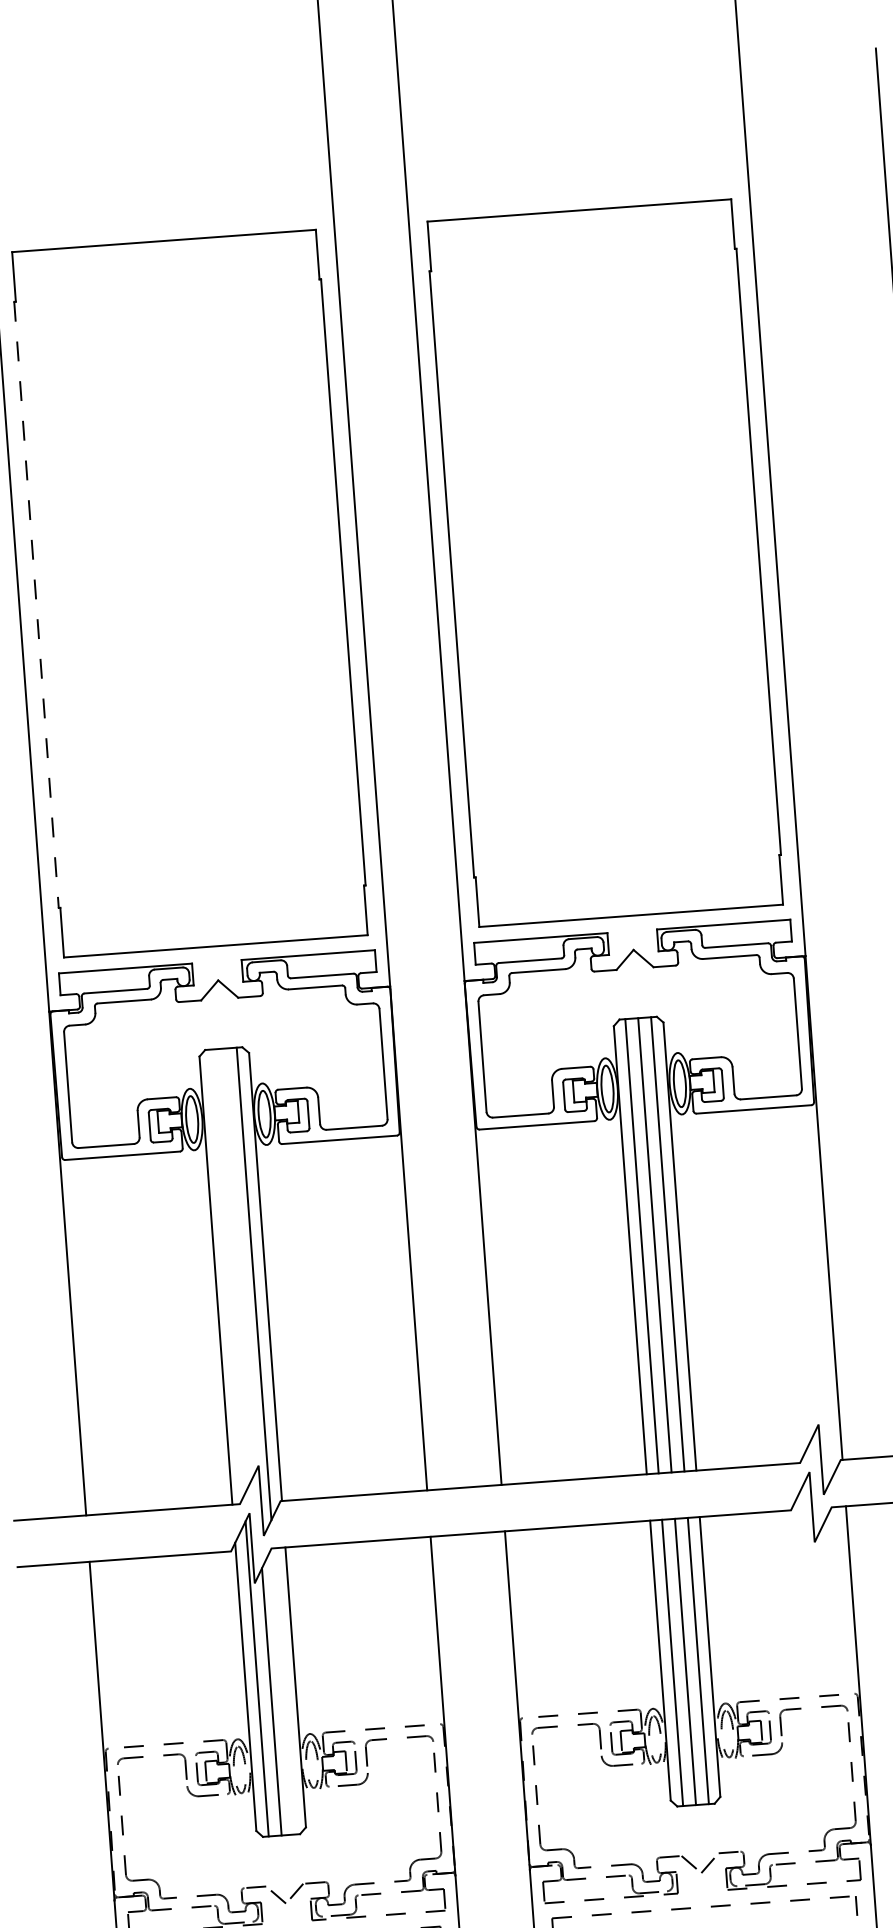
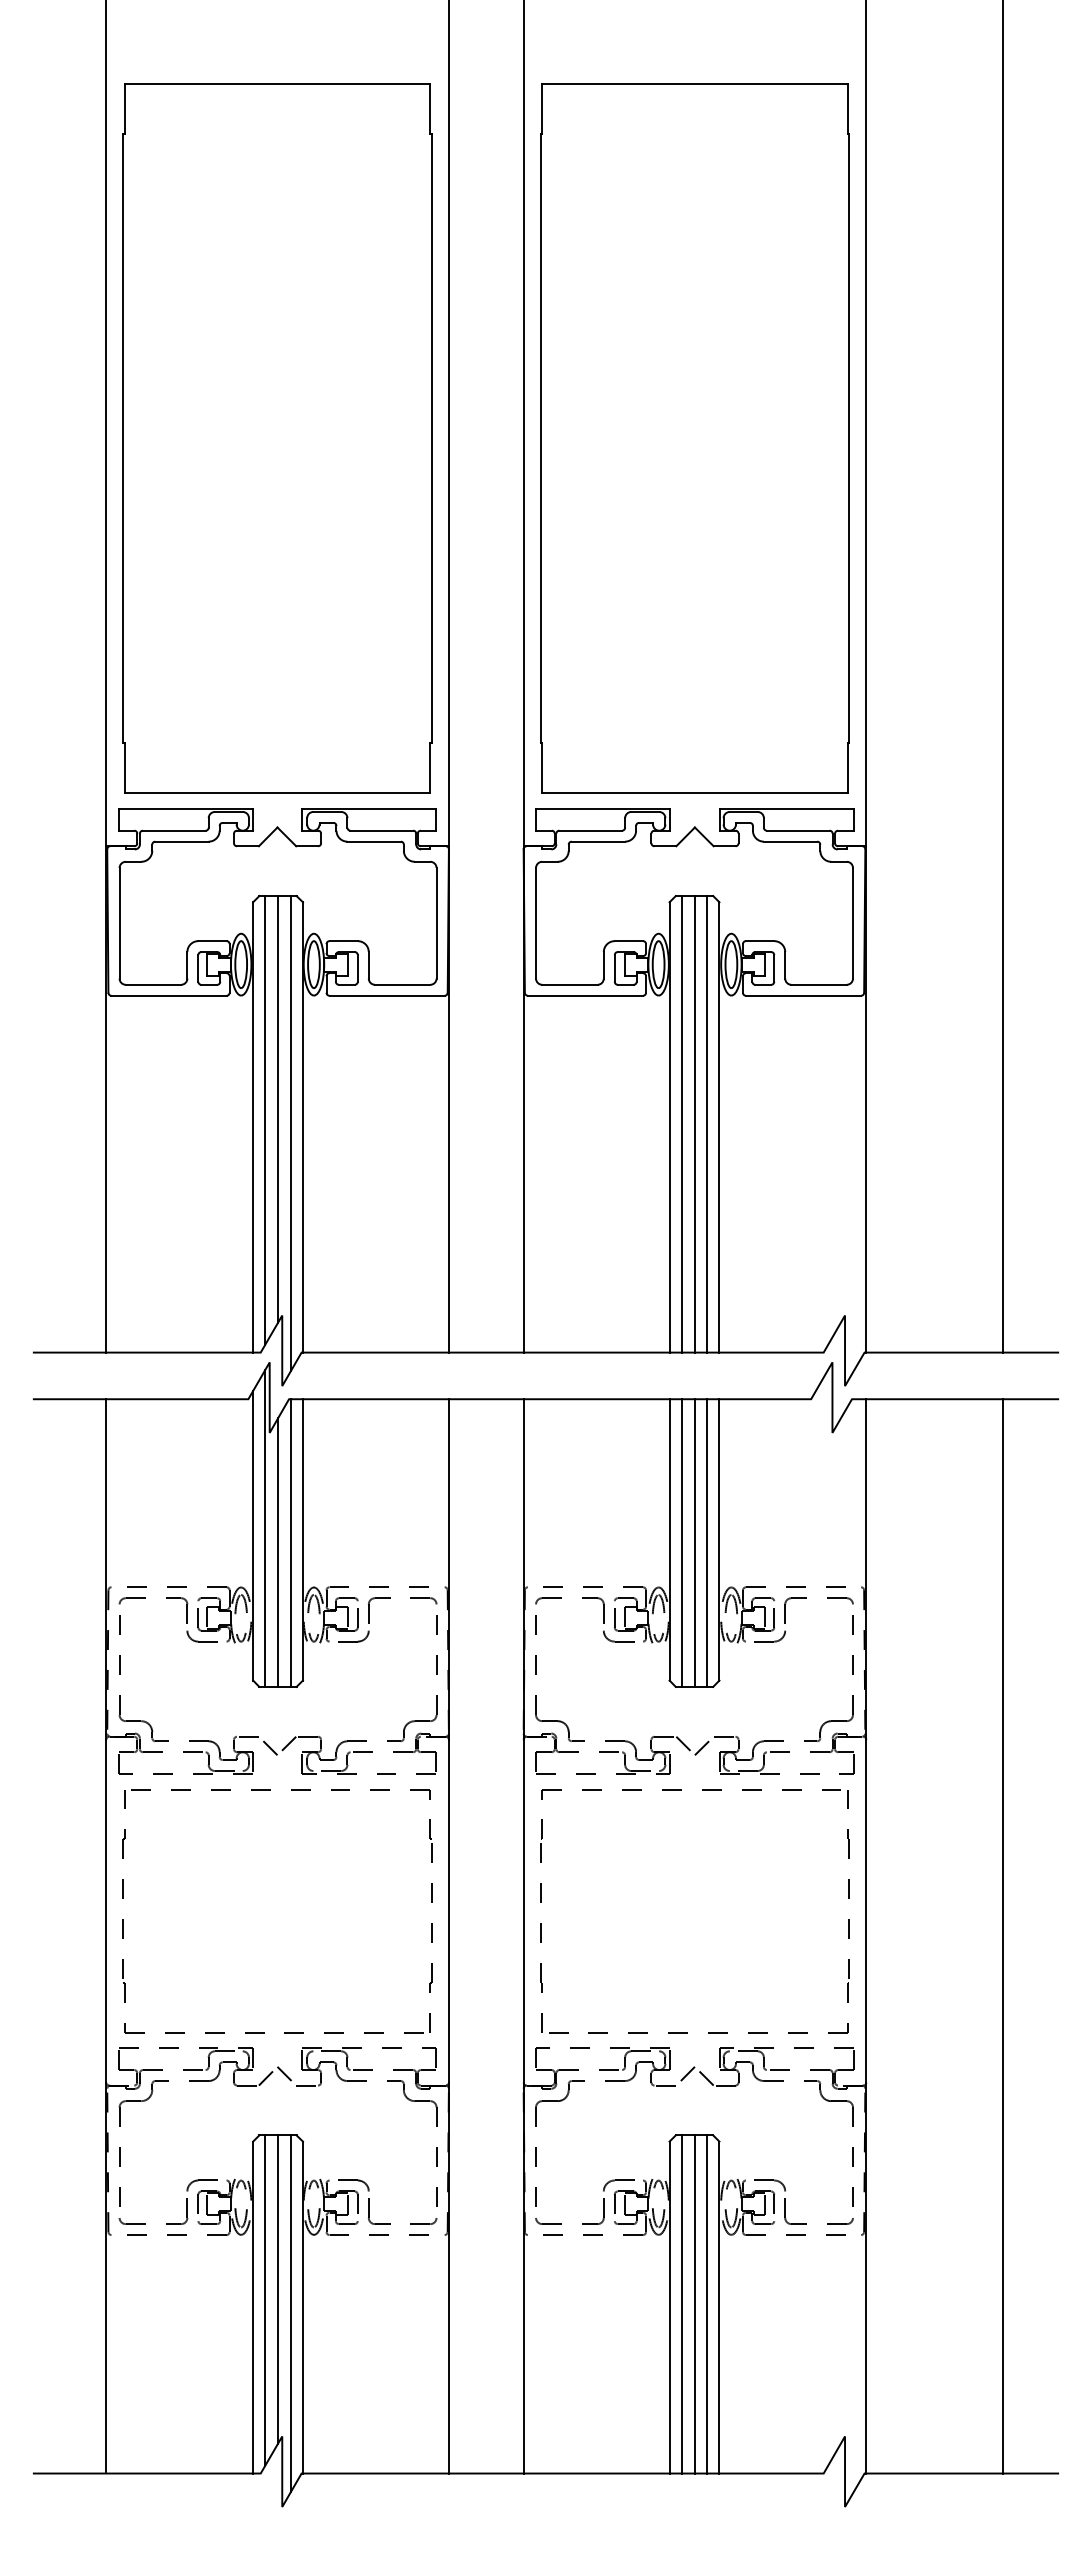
line: (36, 604) -> (123, 438), dashed -> solid
line: (239, 1260) -> (278, 1109), added
line: (227, 1272) -> (265, 1120), added
line: (284, 1690) -> (291, 1542), added

